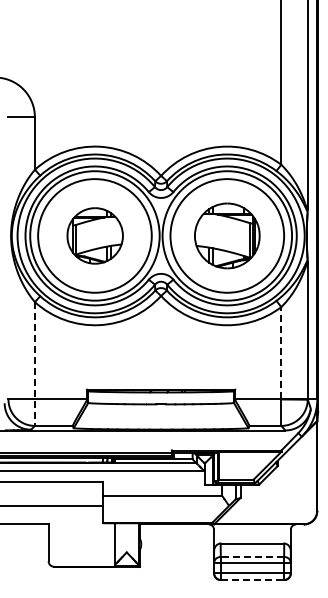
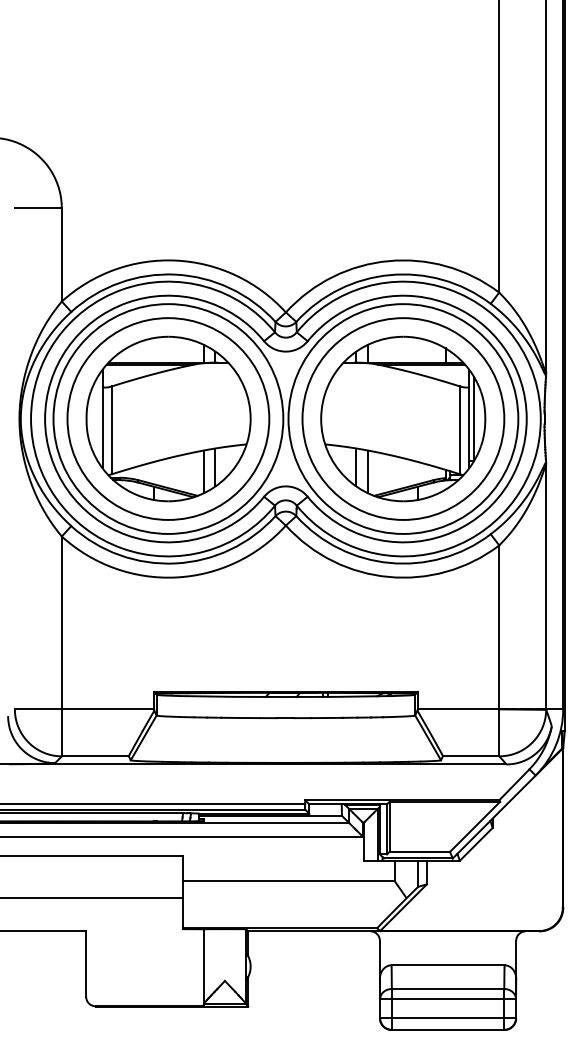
part: (95, 235) -> (169, 418), size x1.67
part: (227, 235) -> (403, 418), size x1.43
line: (281, 352) -> (499, 625), dashed -> solid
line: (34, 364) -> (61, 647), dashed -> solid
line: (252, 556) -> (448, 988), dashed -> solid
line: (252, 579) -> (448, 1029), dashed -> solid

